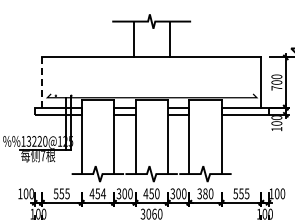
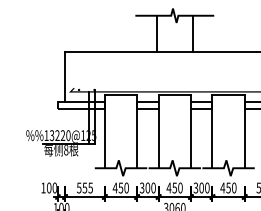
line: (41, 82) -> (64, 76), dashed -> solid
text: (42, 156) -> (65, 150), 7 -> 8
text: (103, 193) -> (126, 187), 454 -> 450
text: (202, 193) -> (225, 187), 380 -> 450

